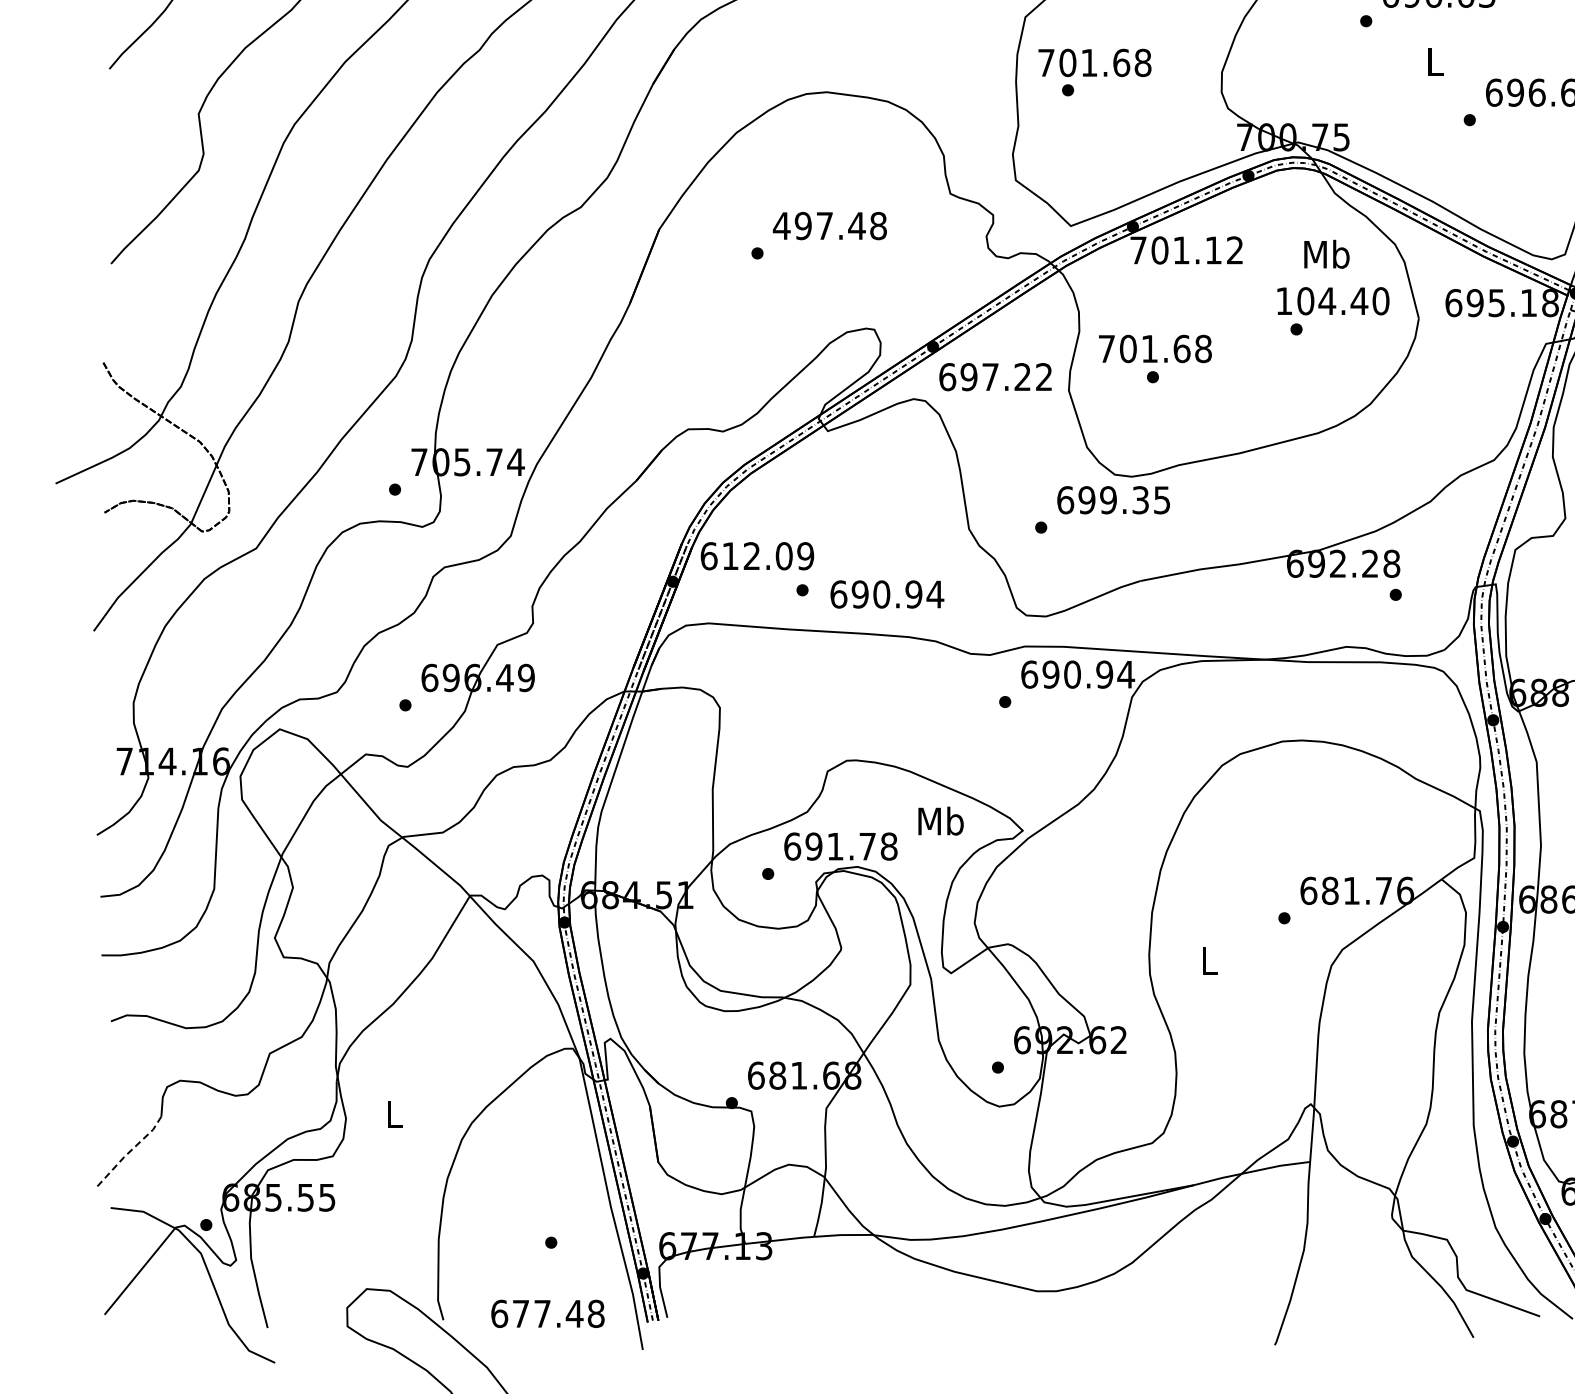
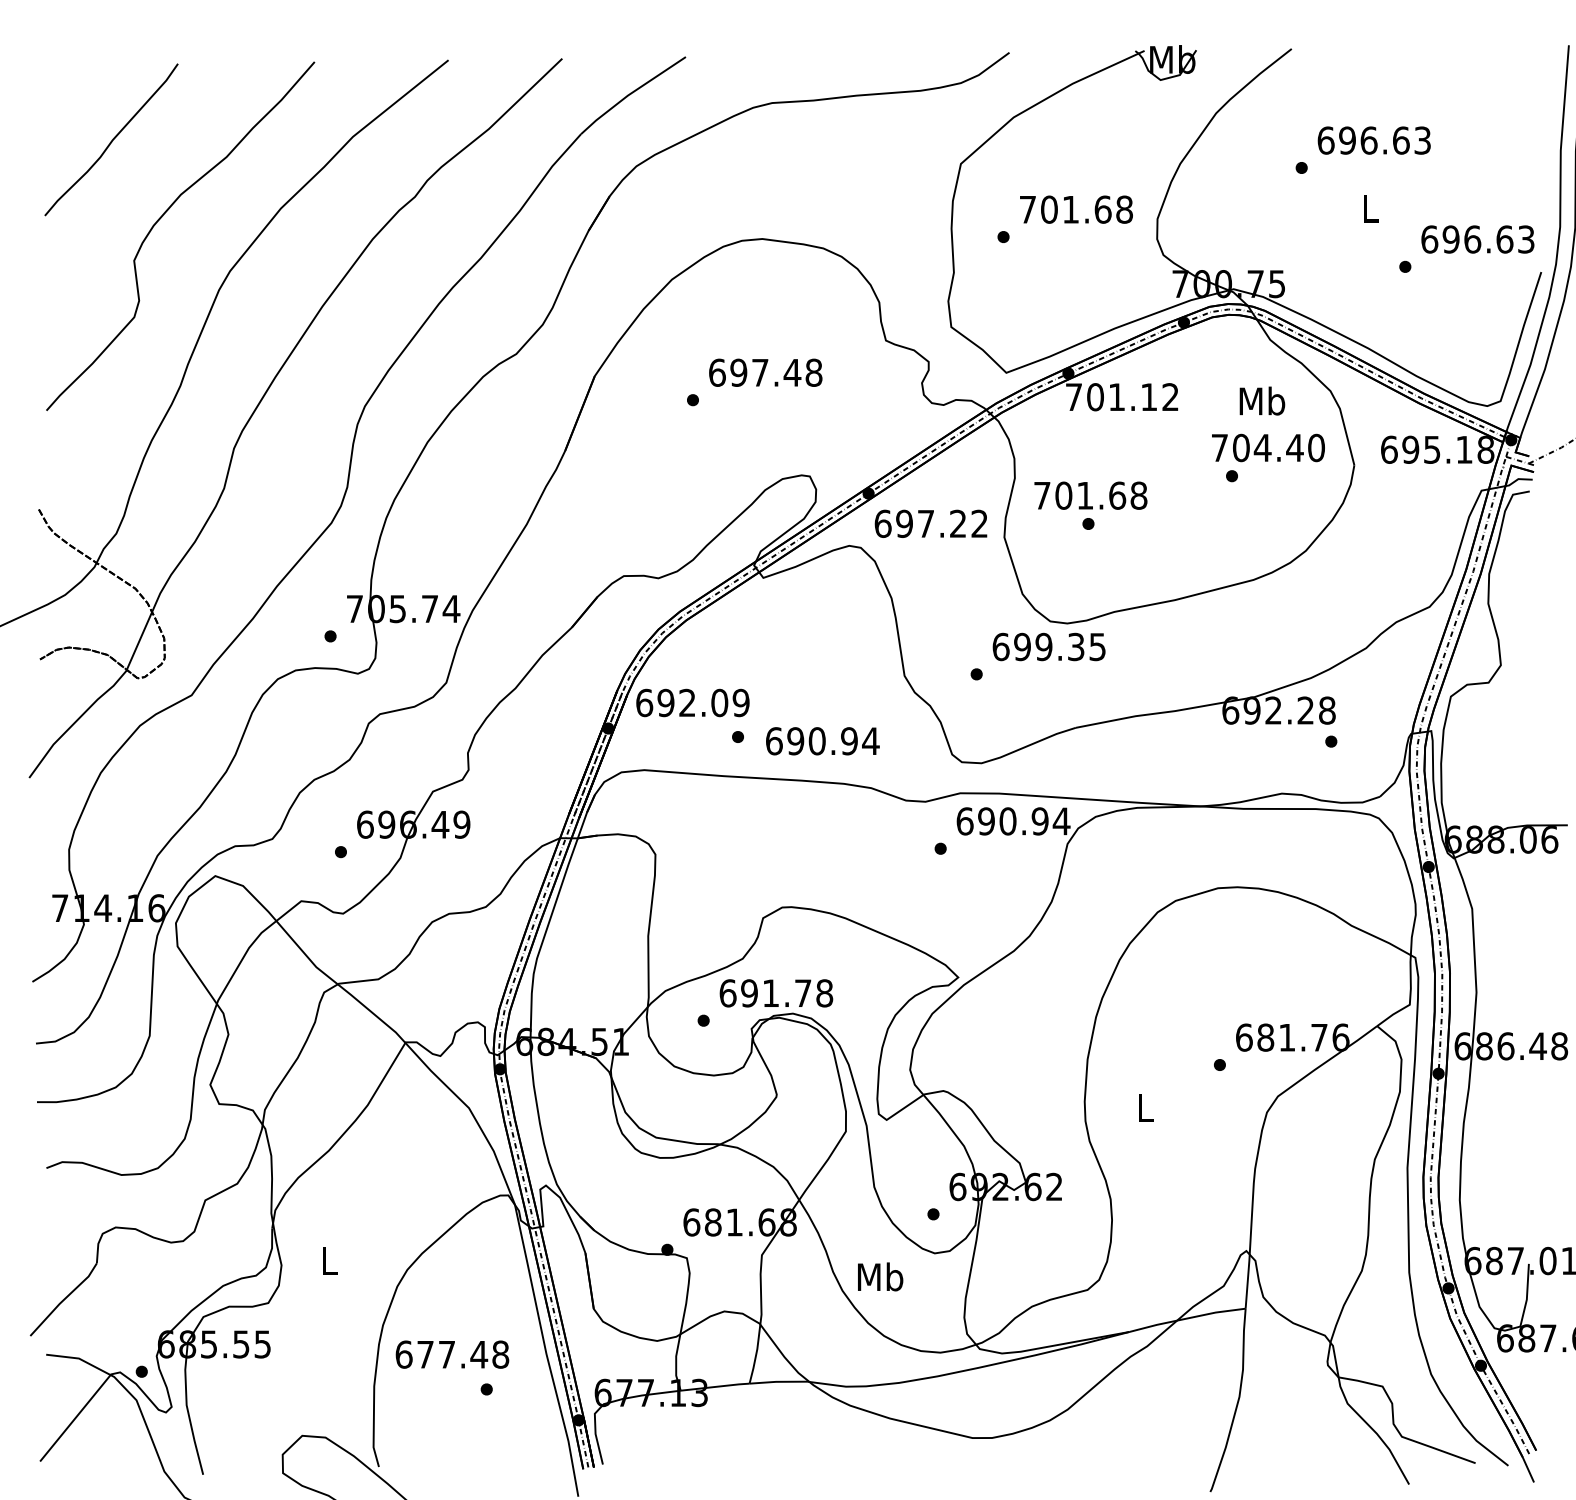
text: (1095, 62) -> (1076, 209), moved
text: (782, 225) -> (717, 372), 497.48 -> 697.48
text: (1284, 300) -> (1219, 447), 104.40 -> 704.40
text: (730, 555) -> (665, 702), 612.09 -> 692.09
text: (941, 820) -> (880, 1276), moved
line: (128, 1152) -> (63, 1299), dashed -> solid
text: (548, 1313) -> (452, 1354), moved

